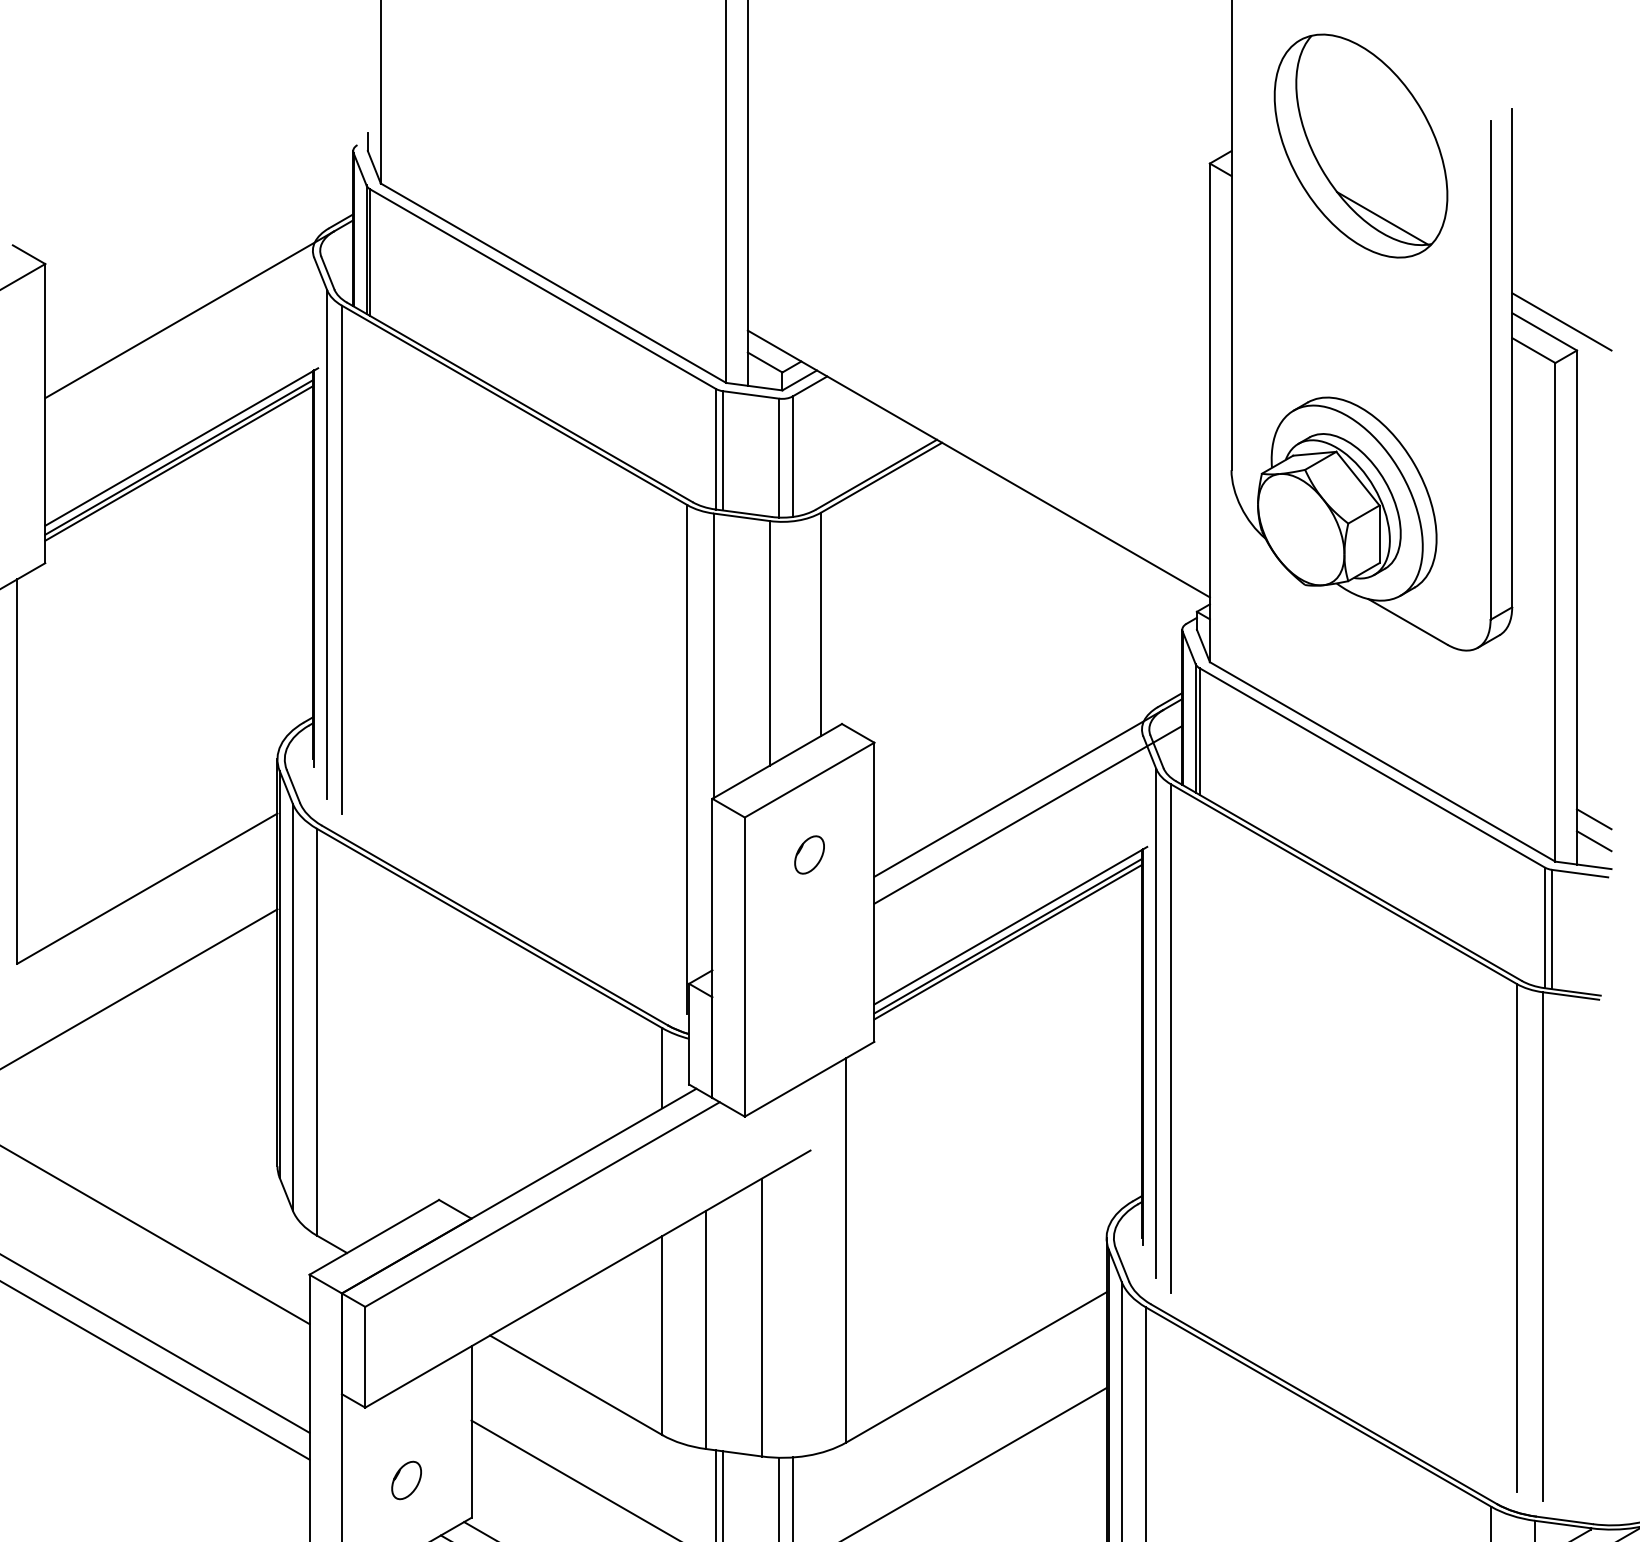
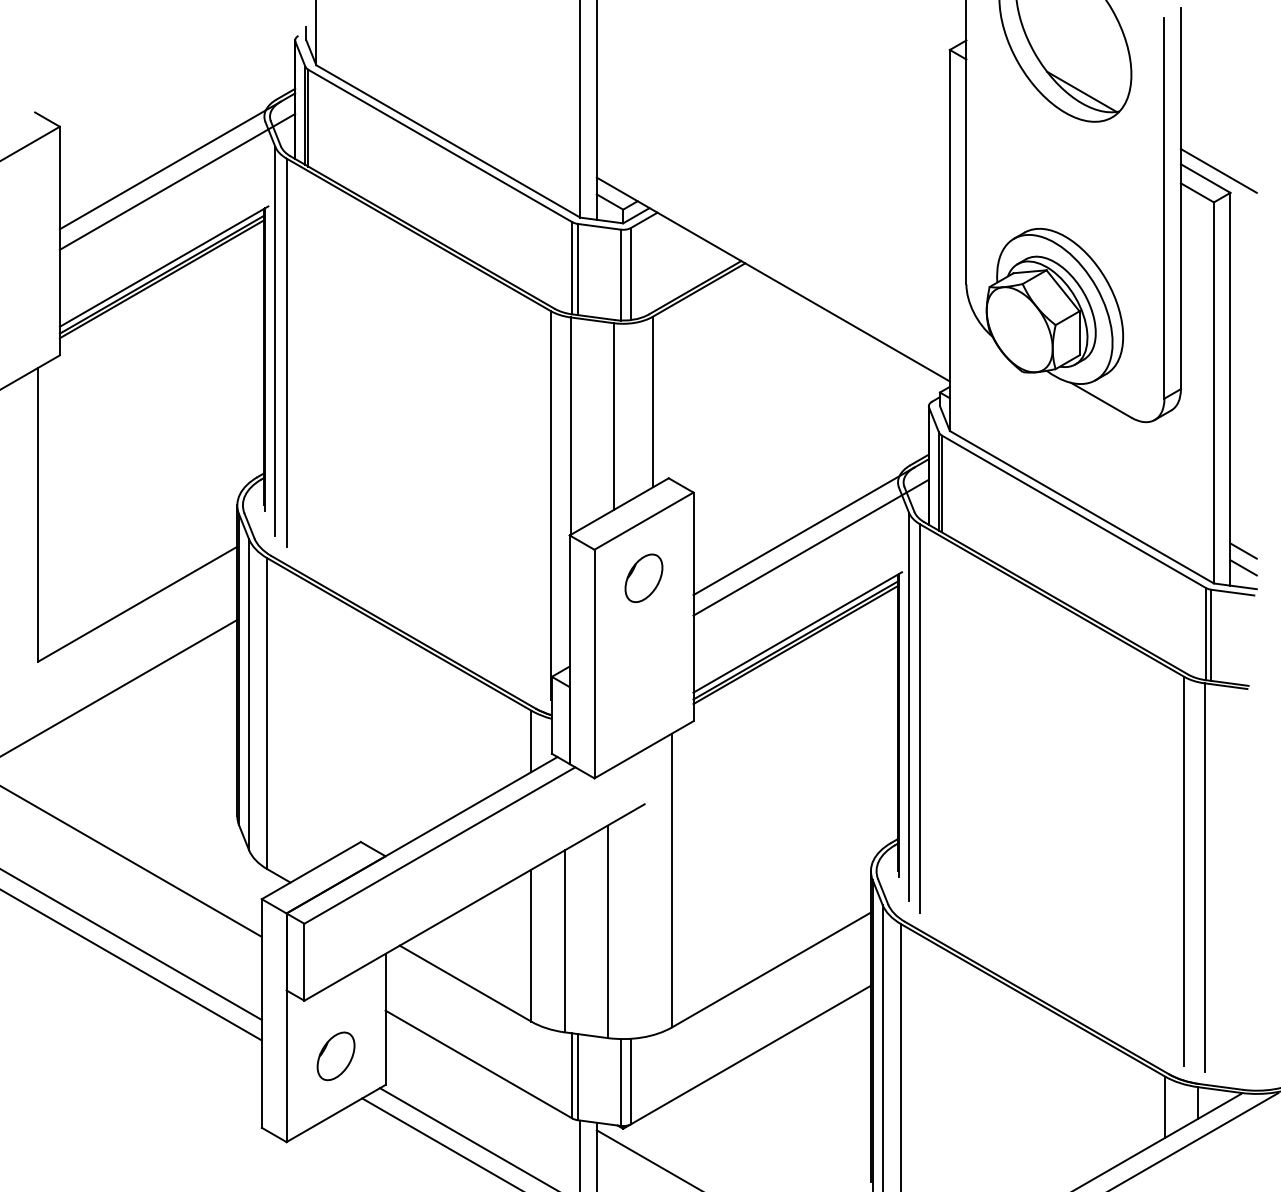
line: (199, 335) -> (177, 181), added
part: (808, 855) -> (643, 578), size x1.67
part: (405, 1480) -> (335, 1056), size x1.67

